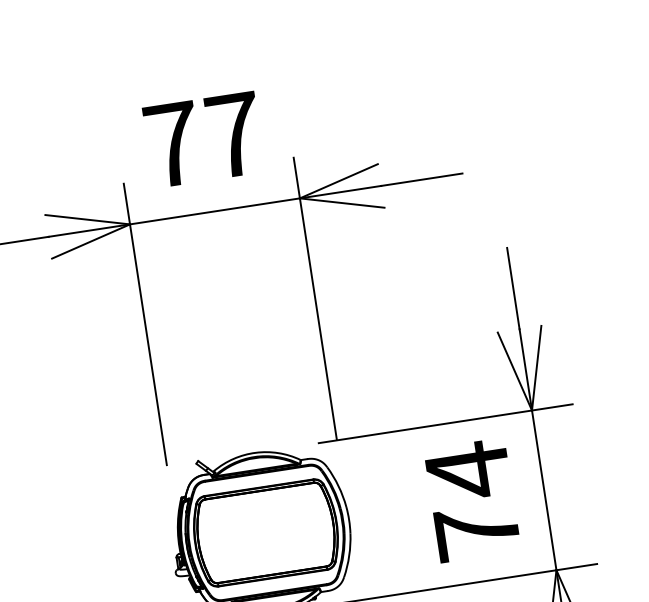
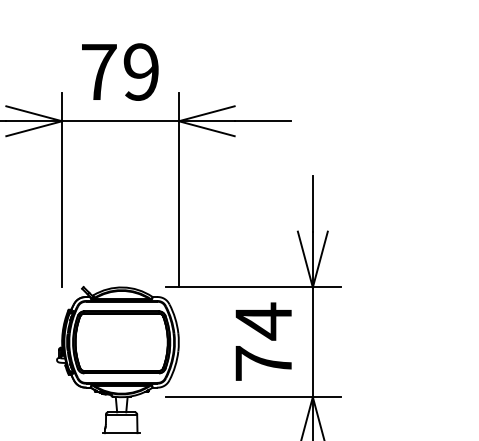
text: (234, 134) -> (141, 71), 77 -> 79

